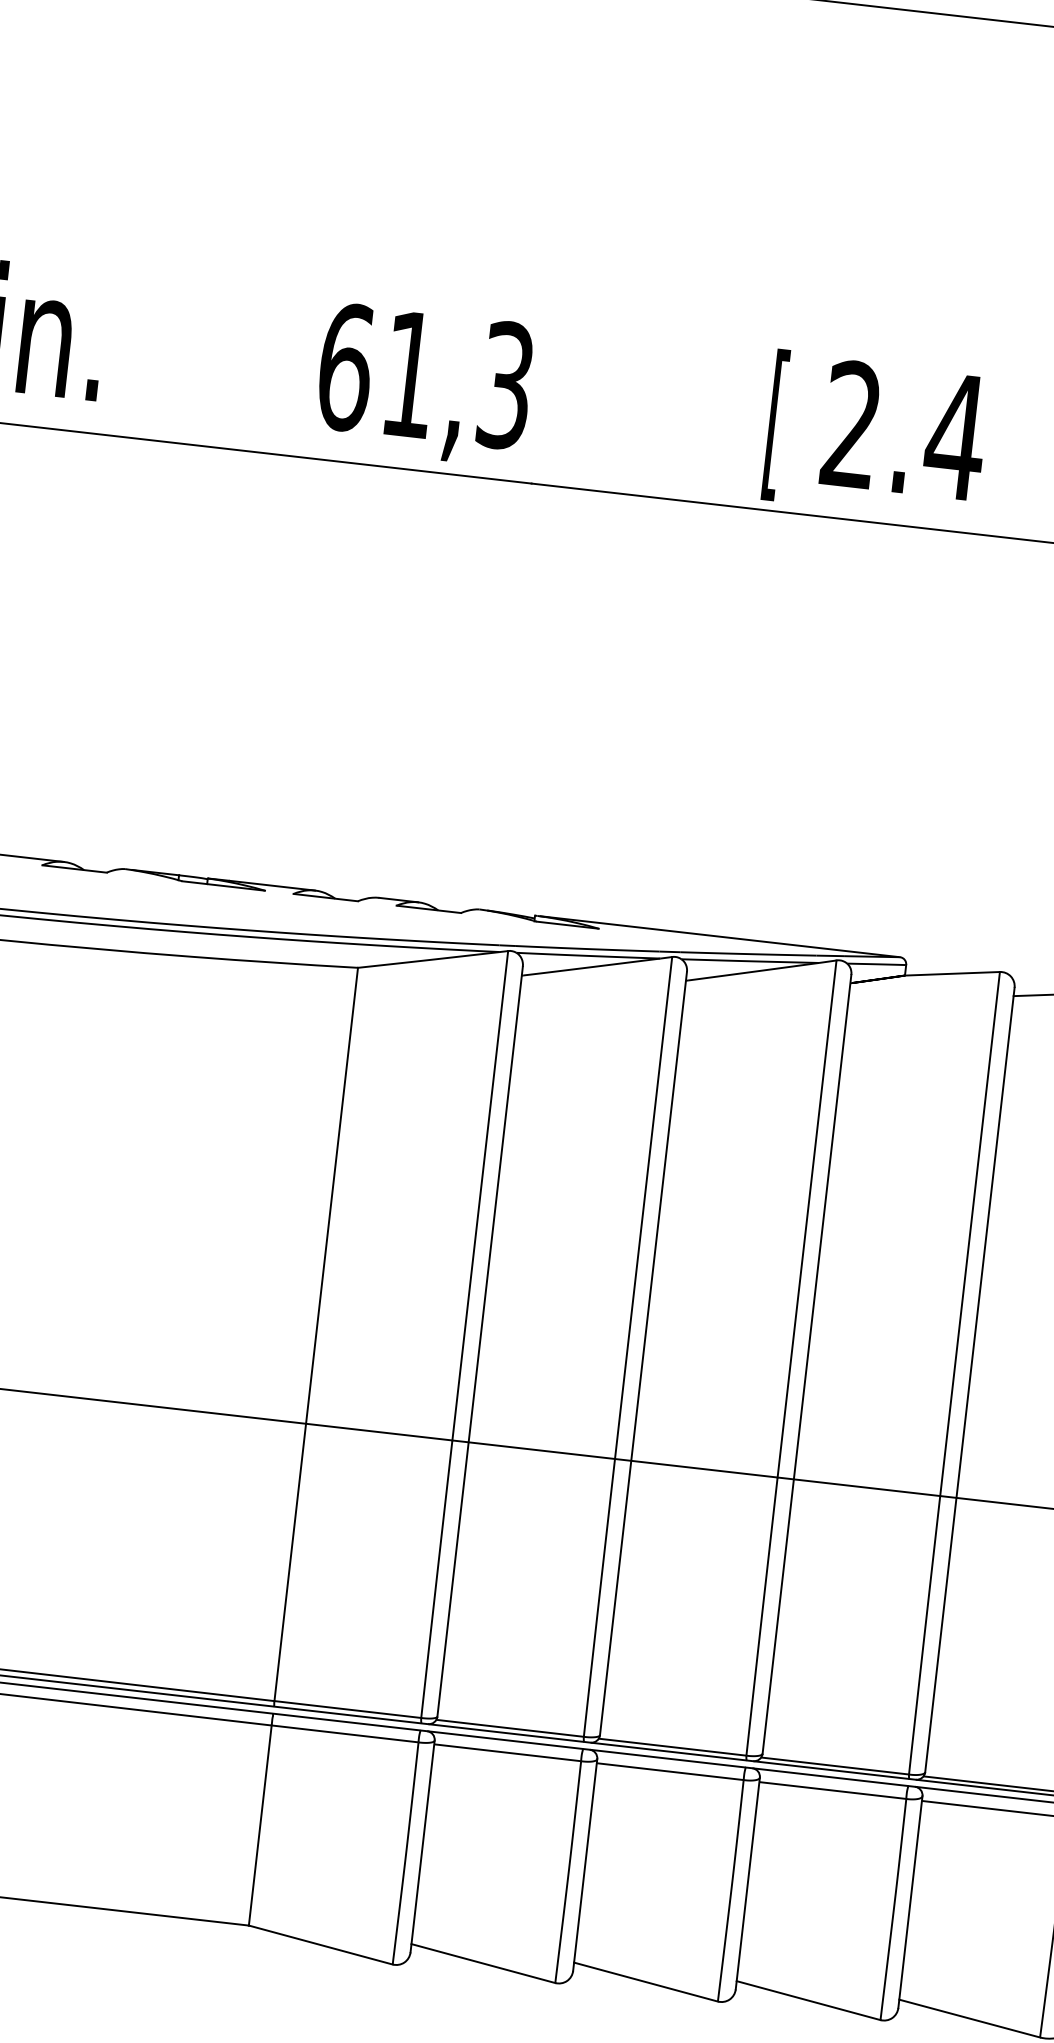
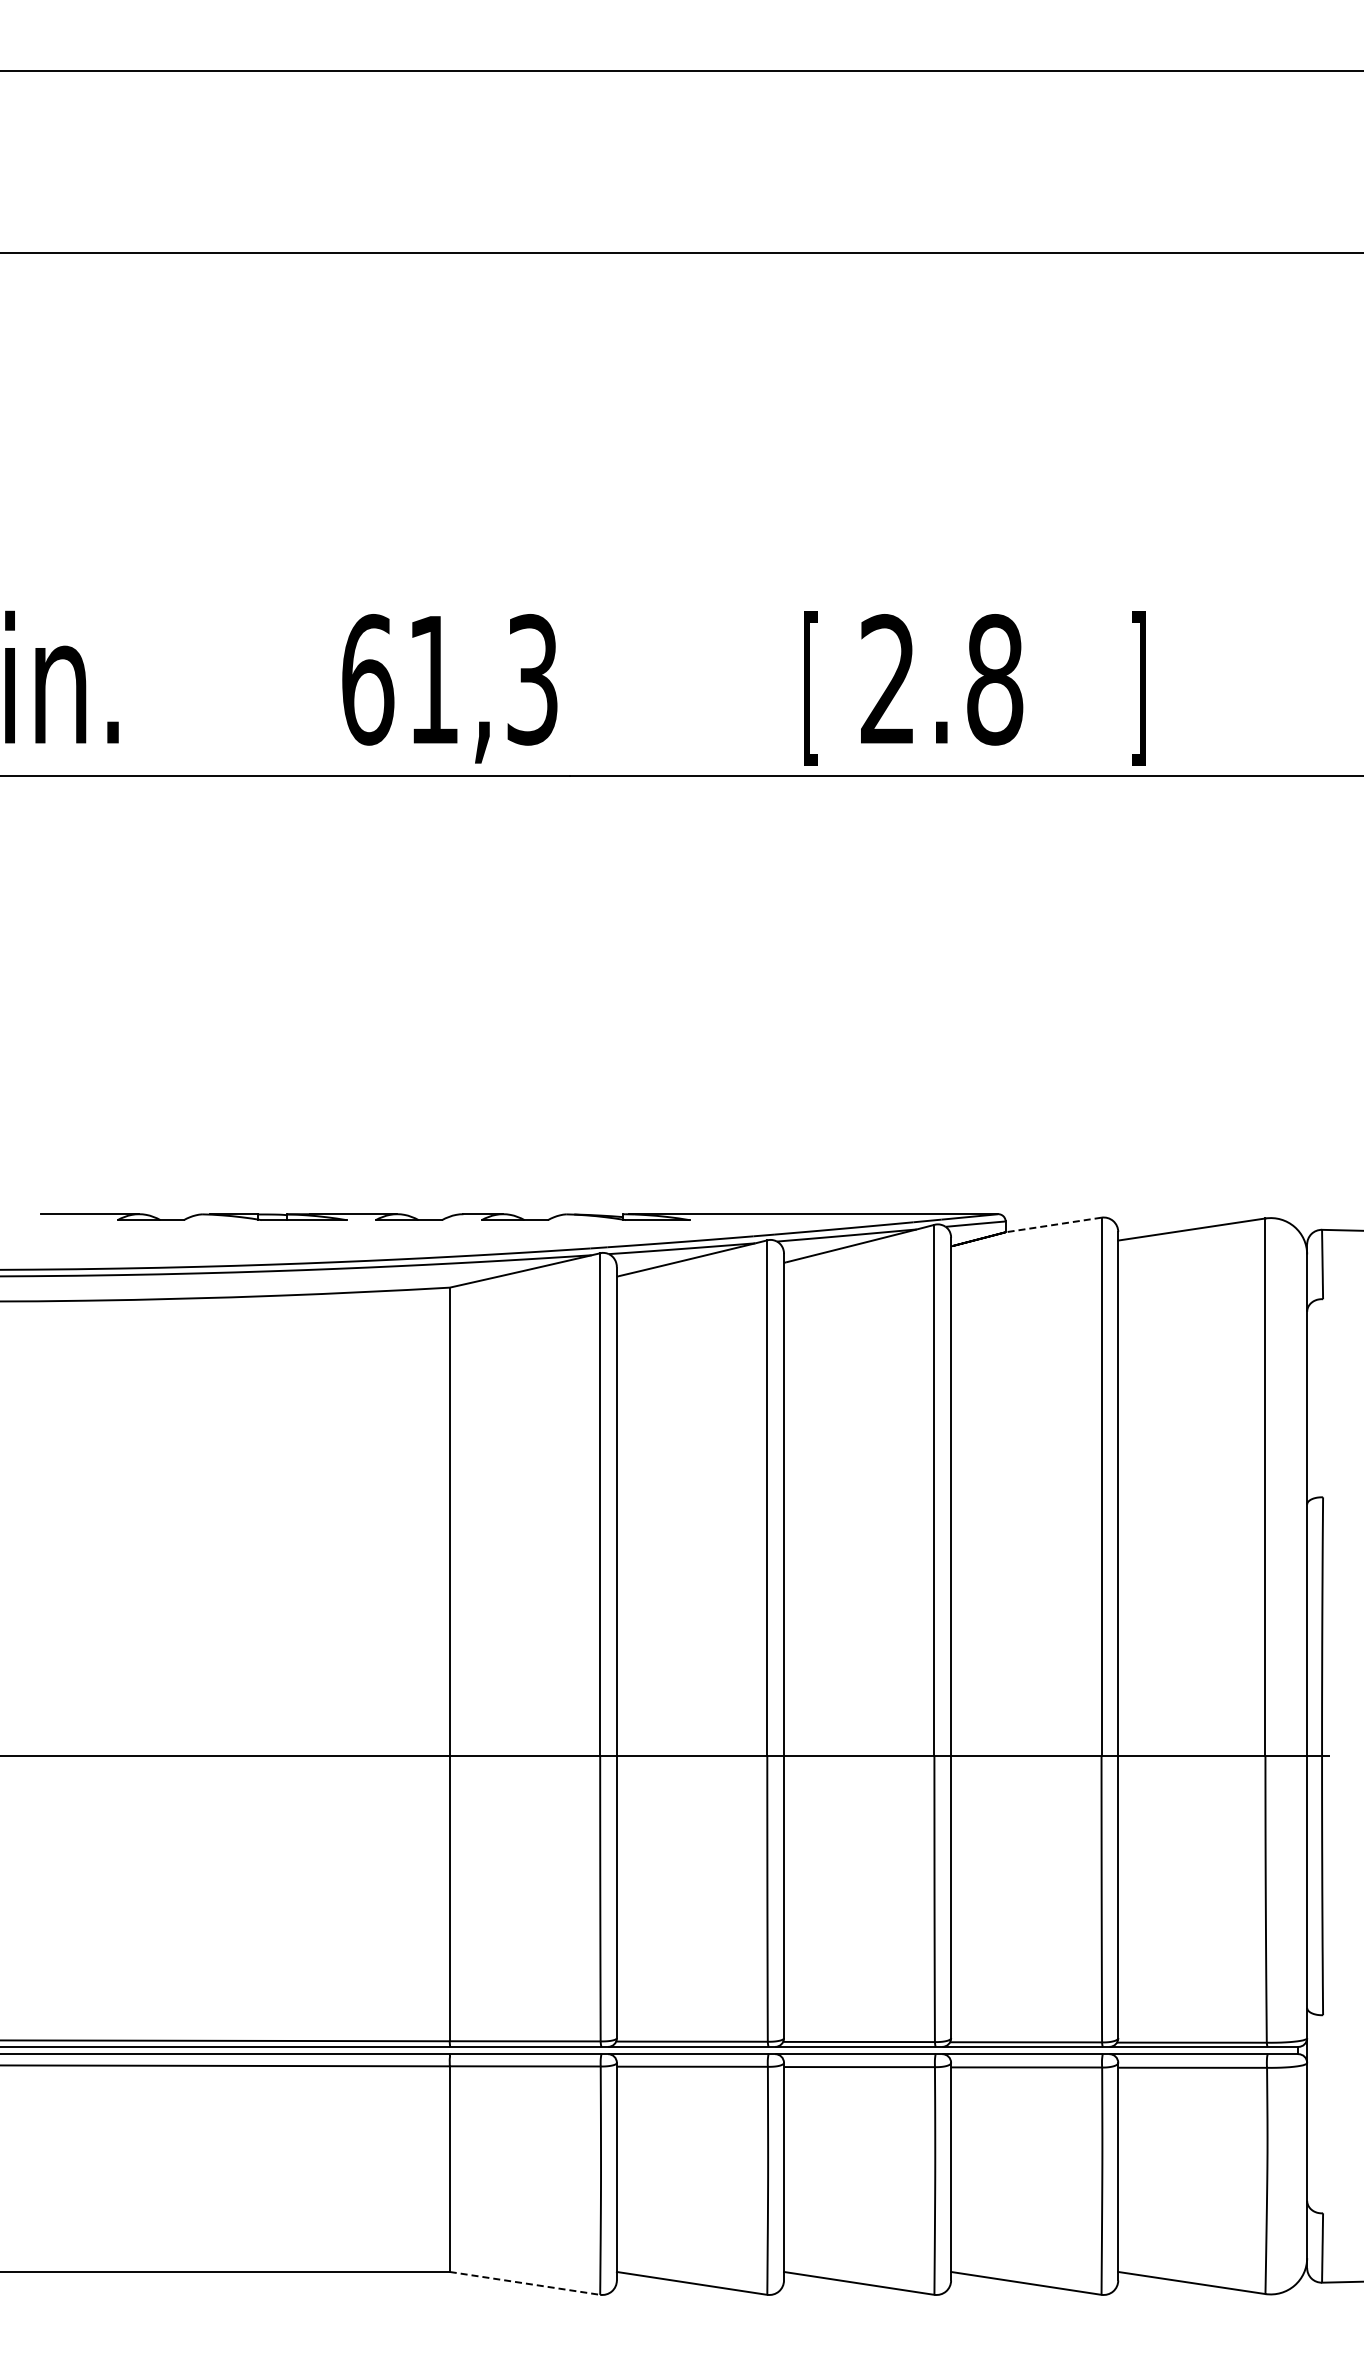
text: (955, 436) -> (994, 679), 2.4 -> 2.8
line: (952, 973) -> (1053, 1224), solid -> dashed
line: (321, 1945) -> (525, 2283), solid -> dashed

